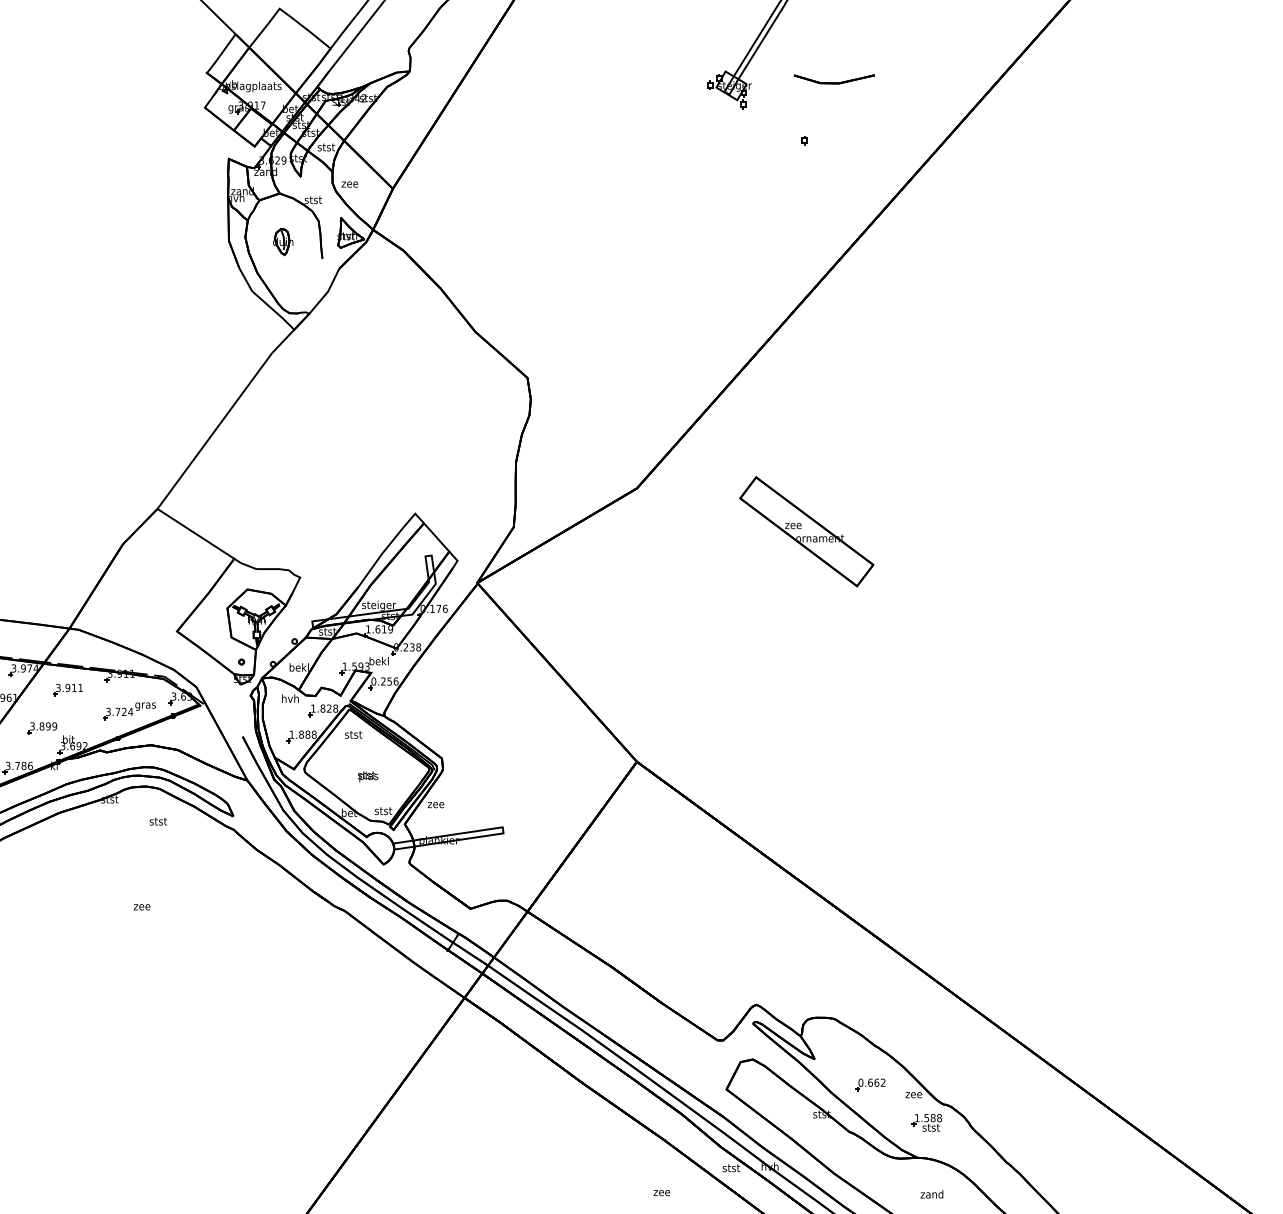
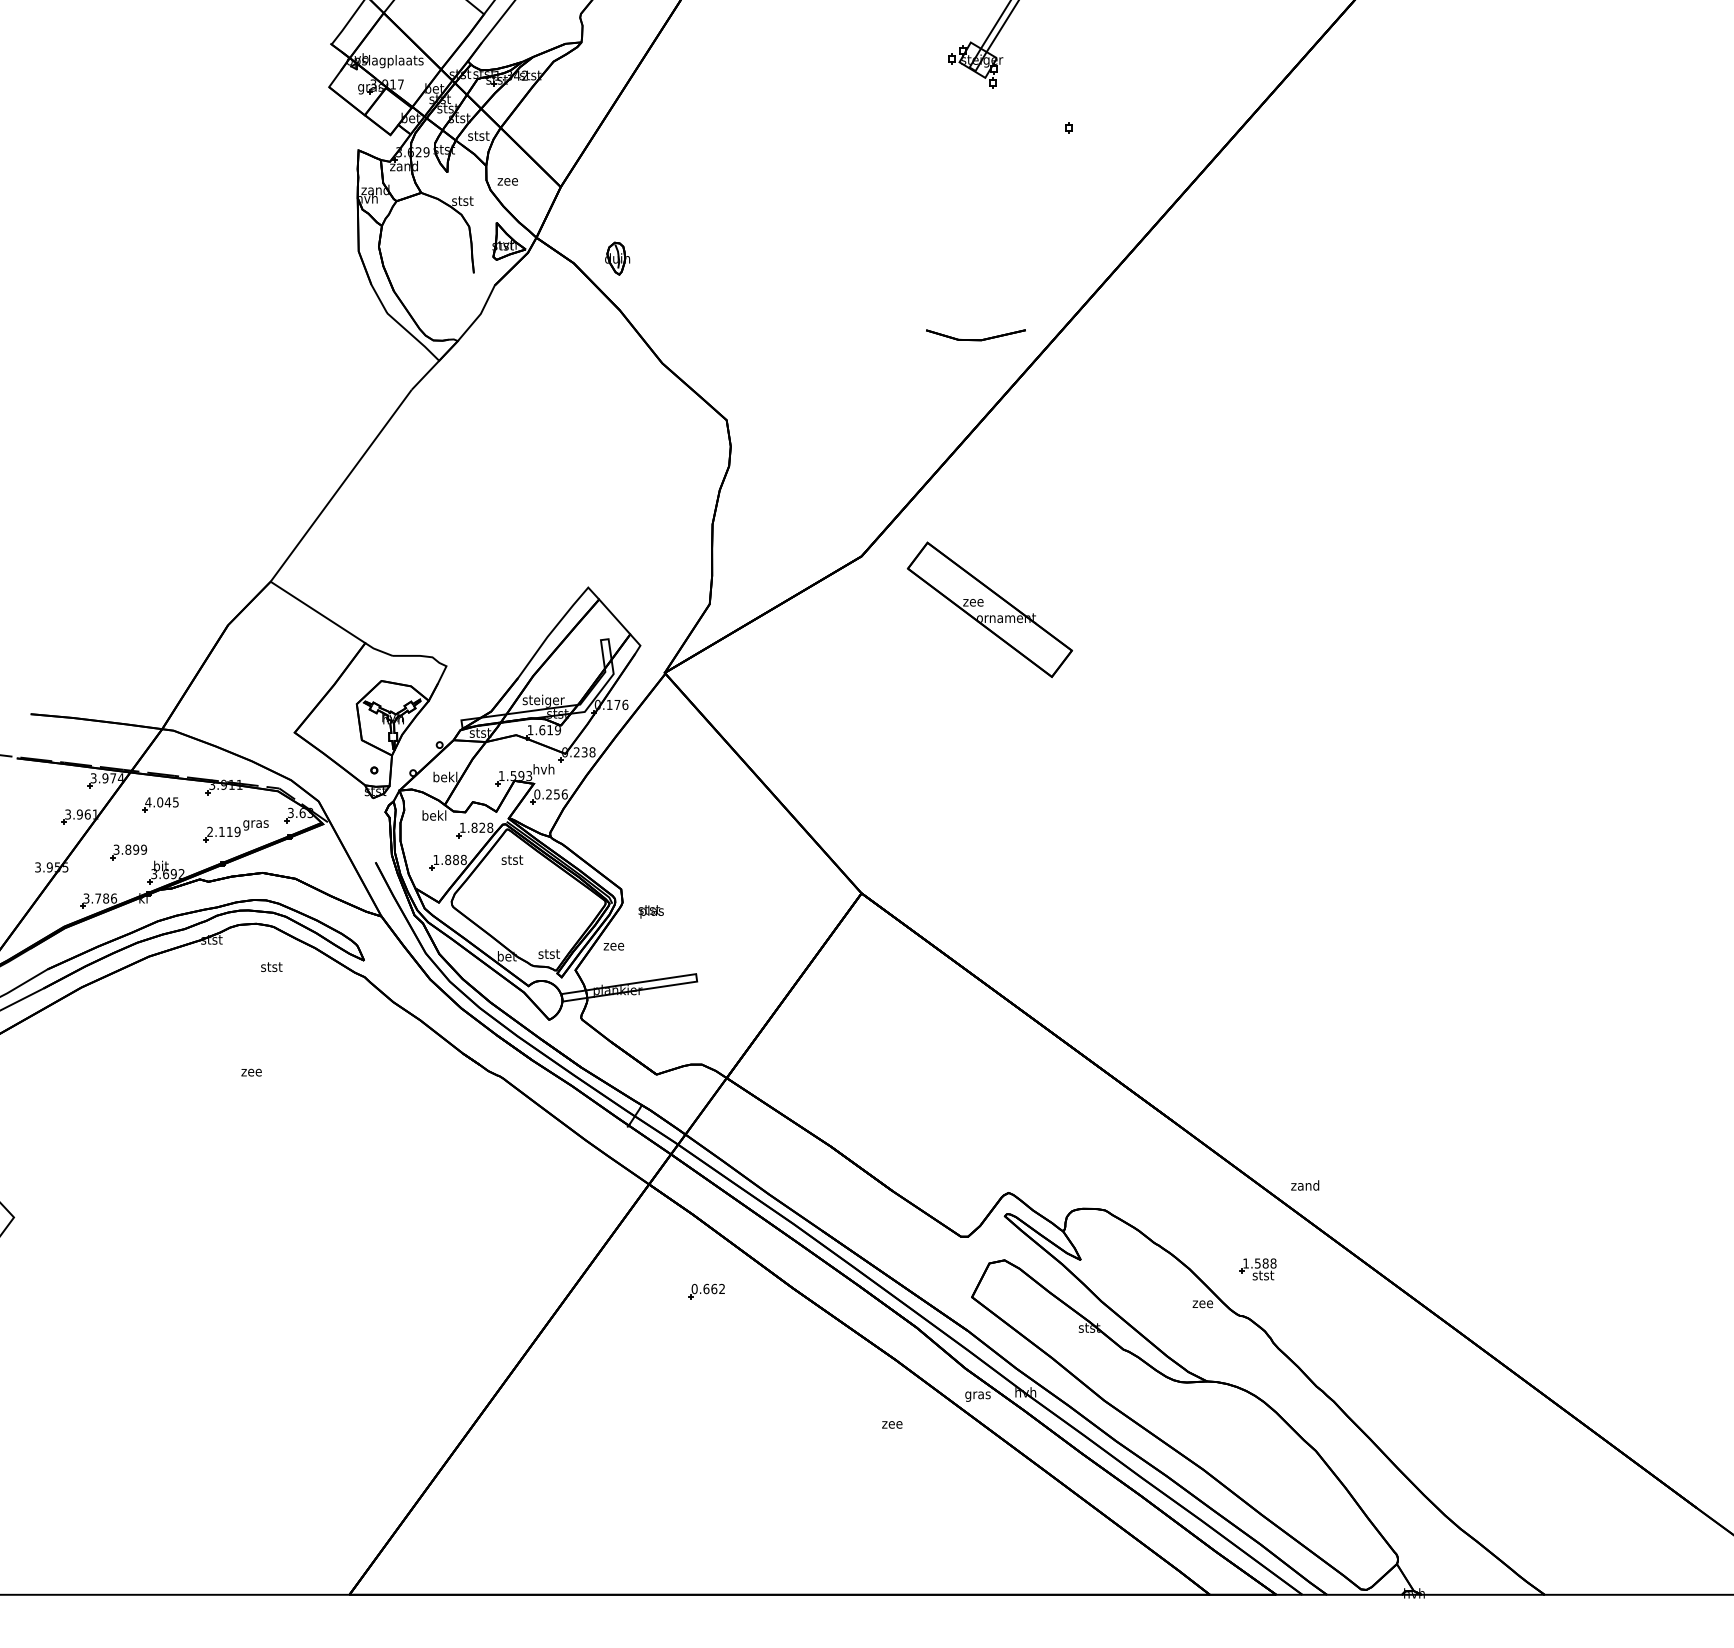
part: (834, 79) -> (975, 335), moved
part: (283, 241) -> (617, 258), moved
part: (806, 531) -> (989, 609), moved
text: (378, 661) -> (543, 769), bekl -> hvh
text: (68, 688) -> (161, 802), 3.911 -> 4.045
text: (290, 698) -> (434, 815), hvh -> bekl
text: (119, 711) -> (223, 831), 3.724 -> 2.119
text: (367, 776) -> (650, 911), moved
part: (870, 1084) -> (706, 1291), moved
part: (926, 1122) -> (1257, 1269), moved
text: (730, 1169) -> (977, 1395), stst -> gras
text: (932, 1194) -> (1305, 1185), moved

